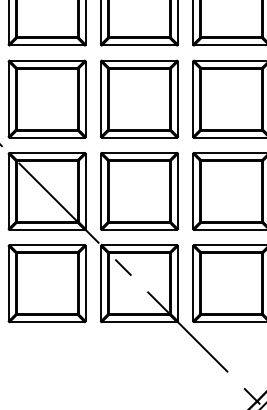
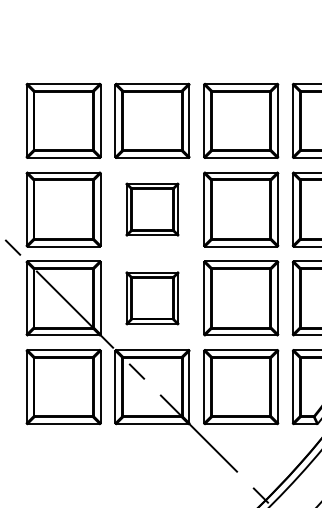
part: (139, 99) -> (152, 209), size x0.7
part: (139, 191) -> (152, 298), size x0.7

